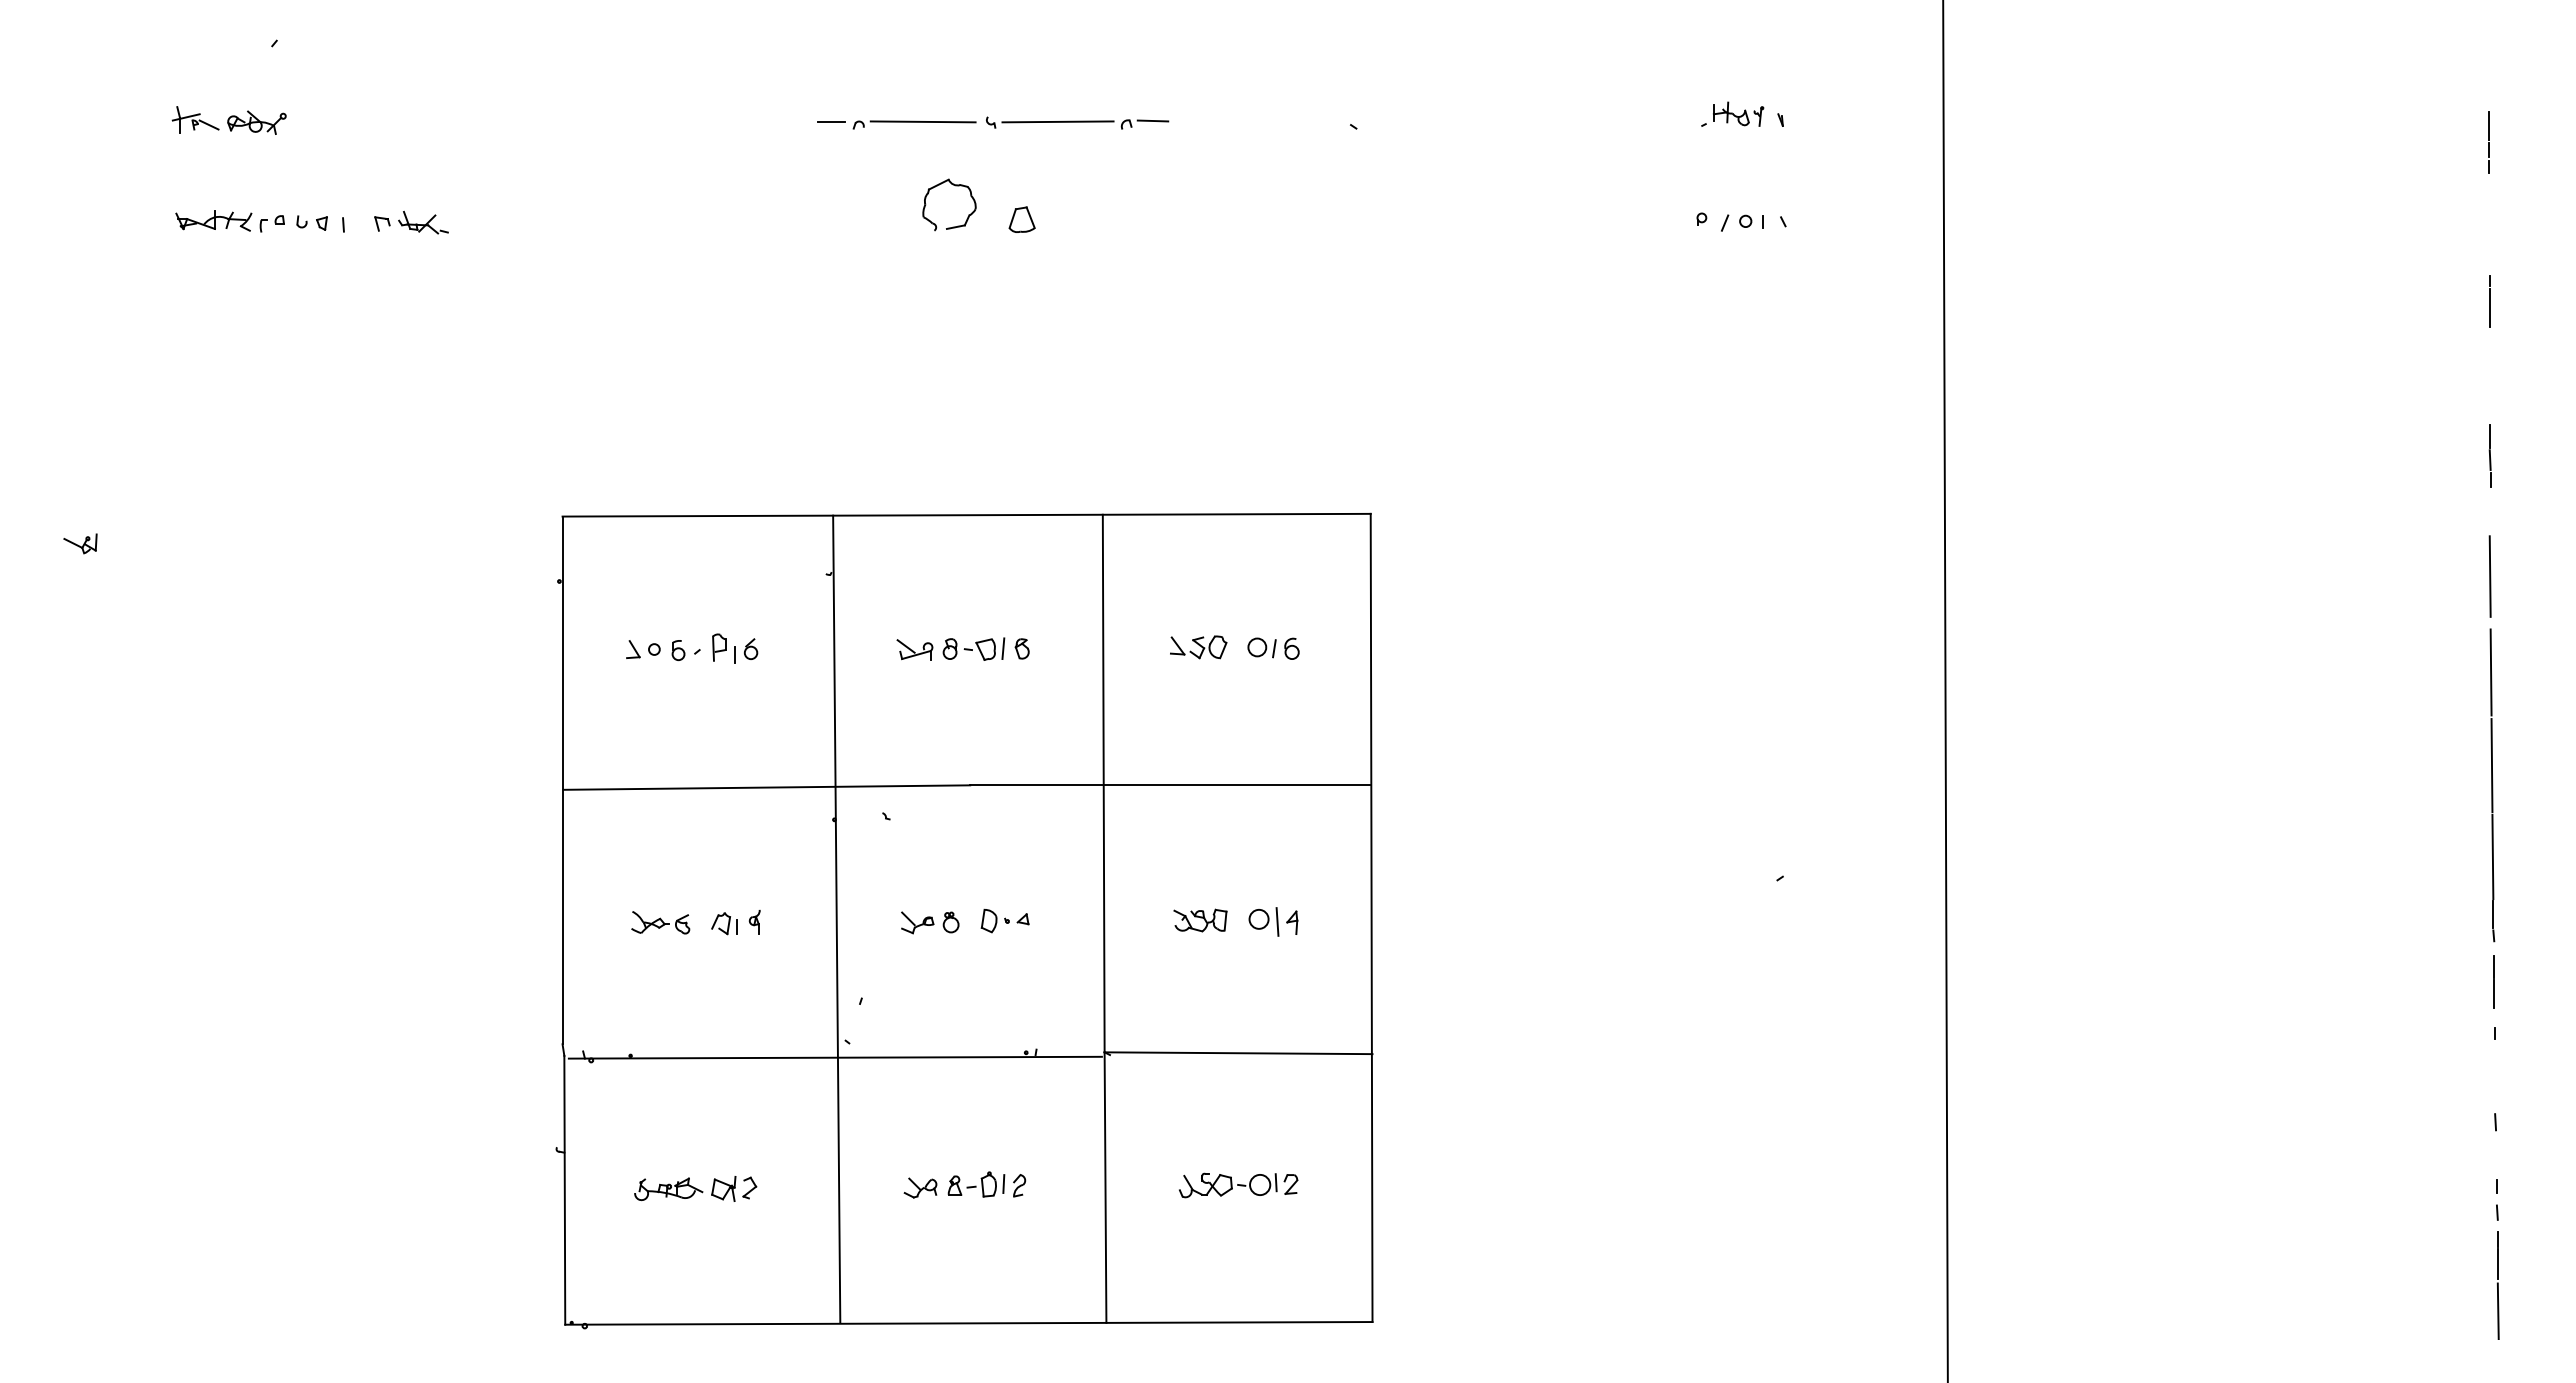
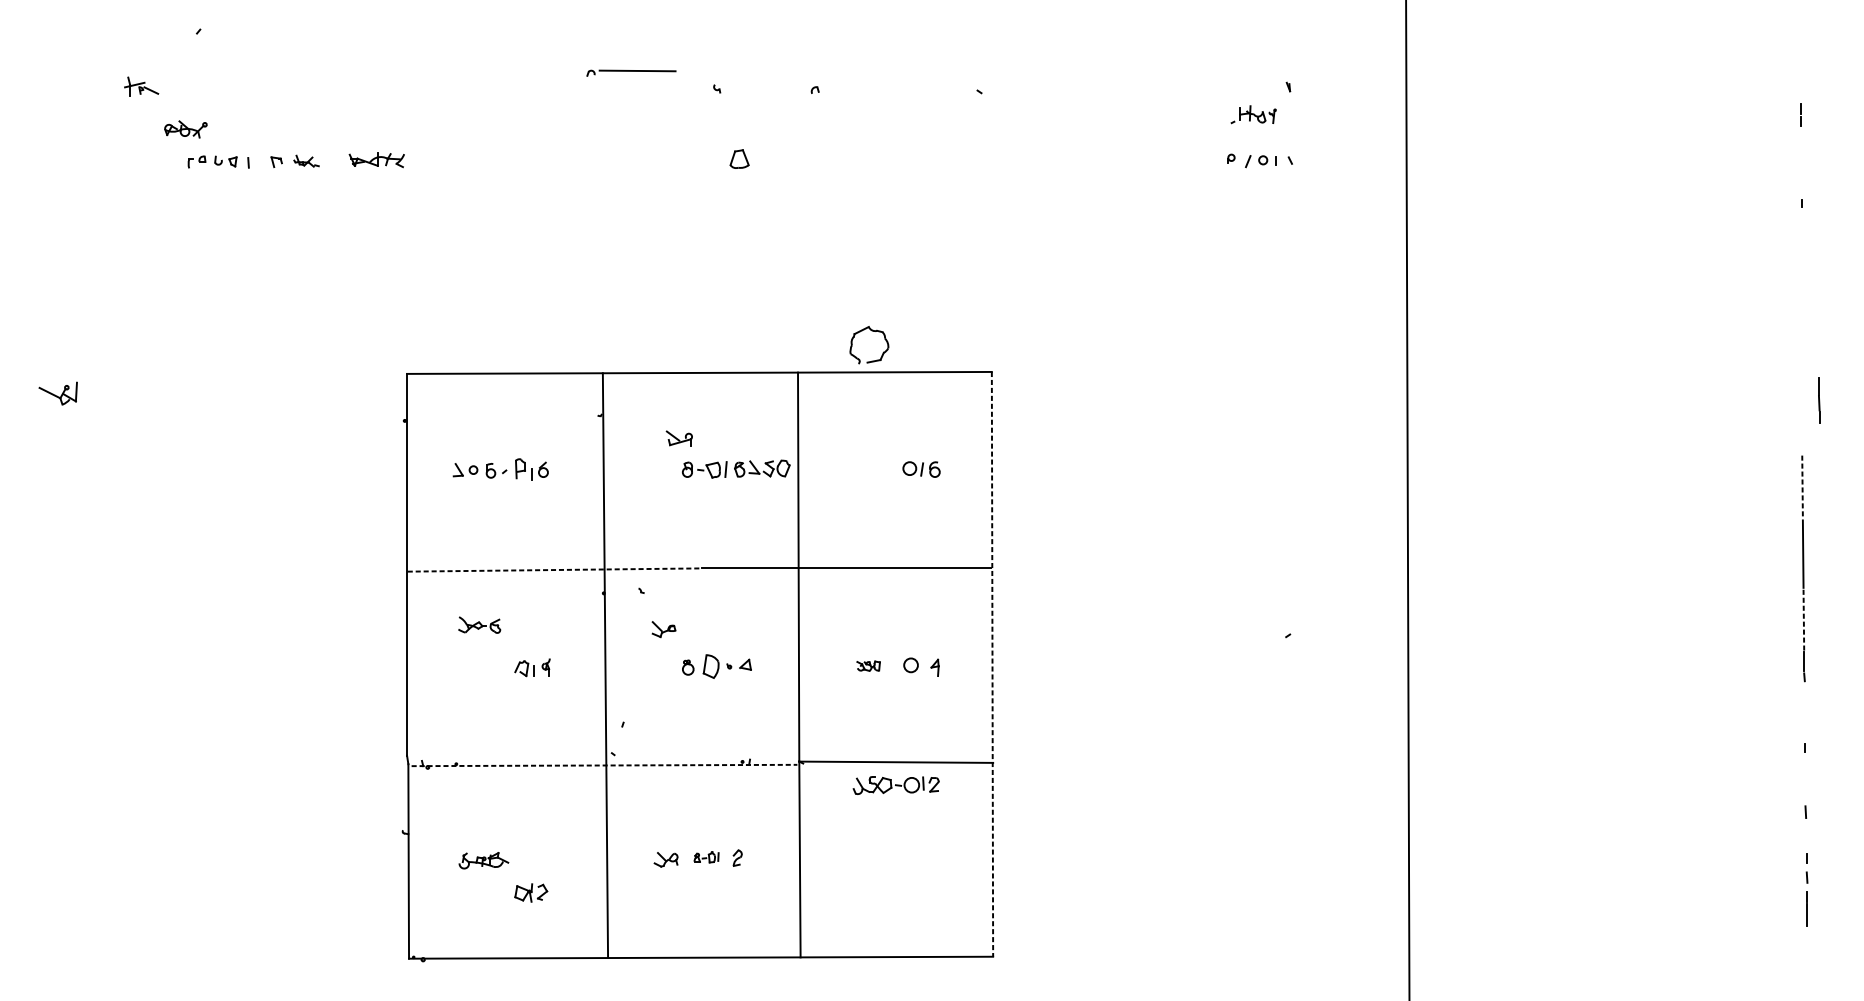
part: (1732, 113) -> (1253, 114), moved
line: (1152, 120) -> (833, 87), removed
line: (1057, 121) -> (765, 88), removed
part: (256, 122) -> (185, 129), moved
line: (830, 122) -> (600, 88), removed
part: (914, 124) -> (631, 72), moved
line: (2488, 125) -> (1800, 90), removed
part: (955, 186) -> (873, 331), moved
part: (213, 220) -> (376, 159), moved
part: (423, 222) -> (306, 161), size x0.7
line: (2489, 307) -> (1801, 222), removed
part: (2489, 455) -> (1818, 399), moved
part: (80, 543) -> (58, 393), size x1.6
line: (2489, 576) -> (1801, 417), removed
part: (1198, 647) -> (769, 468), moved
part: (914, 649) -> (679, 438), moved
line: (2491, 672) -> (1802, 486), solid -> dashed
line: (767, 787) -> (555, 569), solid -> dashed
line: (2492, 857) -> (1803, 620), solid -> dashed
line: (1371, 918) -> (992, 664), solid -> dashed
part: (1004, 920) -> (726, 666), size x1.4
part: (1200, 920) -> (868, 666), size x0.6
line: (1277, 921) -> (924, 666), removed
part: (660, 922) -> (479, 624), moved
part: (917, 922) -> (663, 629), moved
line: (2493, 981) -> (1804, 710), removed
line: (835, 1057) -> (604, 765), solid -> dashed
part: (976, 1184) -> (706, 857), size x0.6
part: (1238, 1185) -> (896, 785), moved
part: (734, 1188) -> (531, 892), moved
line: (2497, 1311) -> (1807, 949), removed

